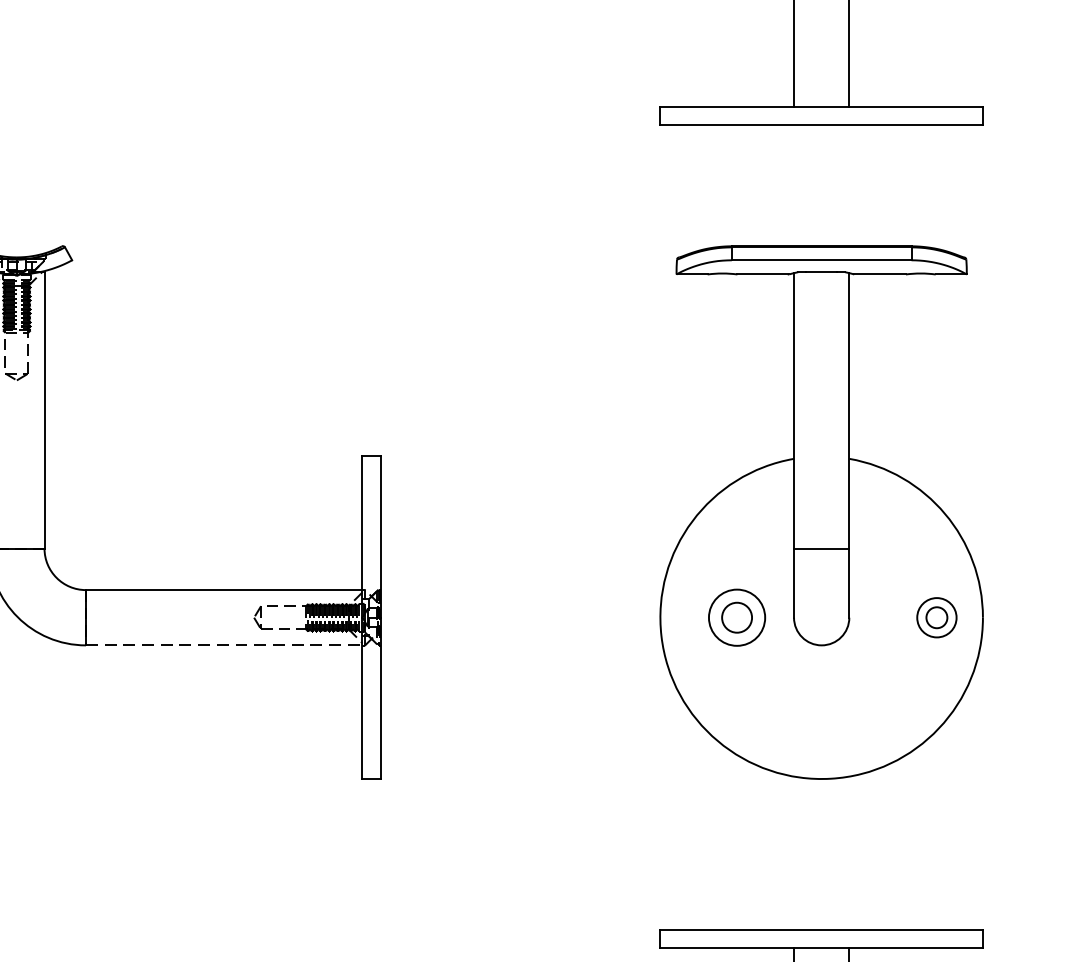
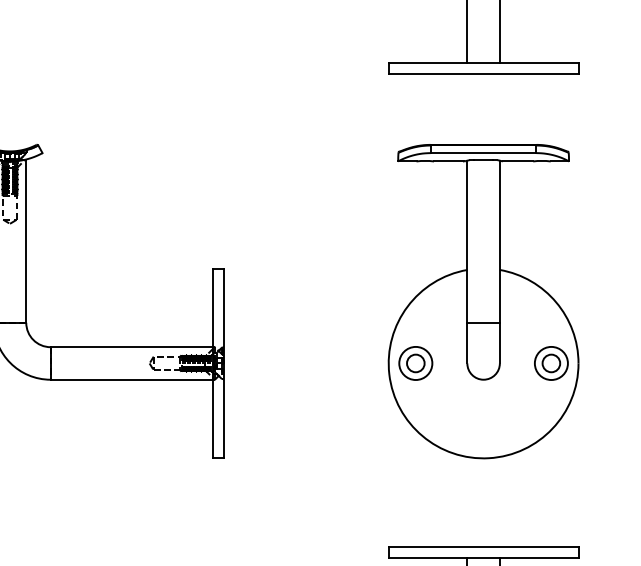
part: (736, 617) -> (415, 363), moved
part: (937, 617) -> (551, 363), size x1.43
line: (225, 644) -> (132, 379), dashed -> solid

